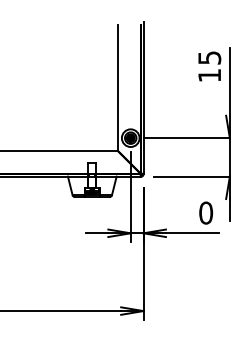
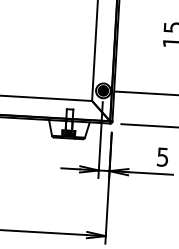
text: (206, 212) -> (163, 156), 0 -> 5

